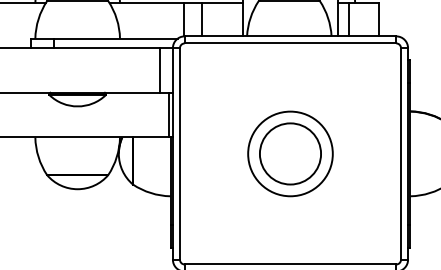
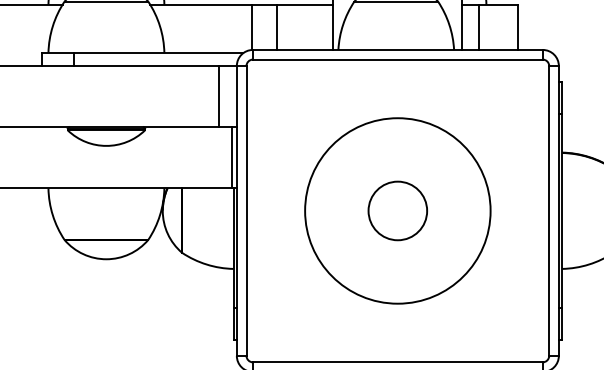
circle: (290, 153) -> (397, 210), size x0.7
circle: (290, 153) -> (397, 210), size x1.6

